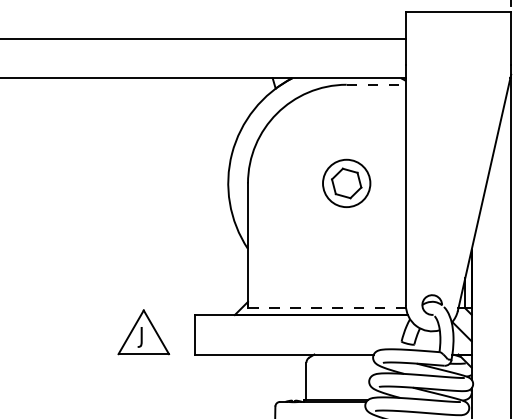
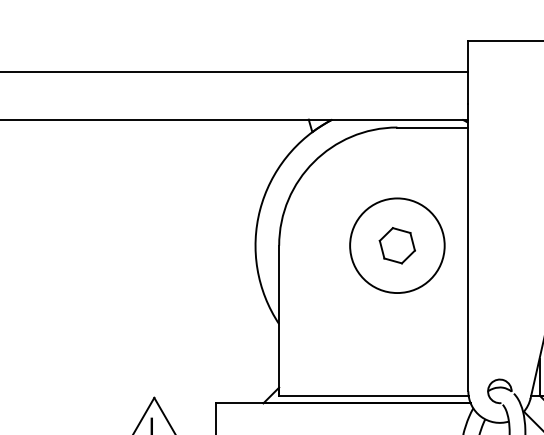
line: (376, 84) -> (433, 127), dashed -> solid
circle: (346, 183) -> (397, 245), size x1.67
line: (326, 308) -> (373, 395), dashed -> solid

